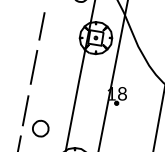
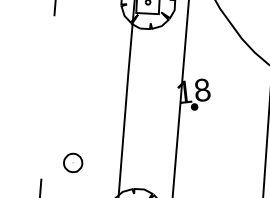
line: (33, 66) -> (49, 61), removed
line: (25, 110) -> (44, 135), removed
part: (40, 128) -> (72, 162), size x0.7

